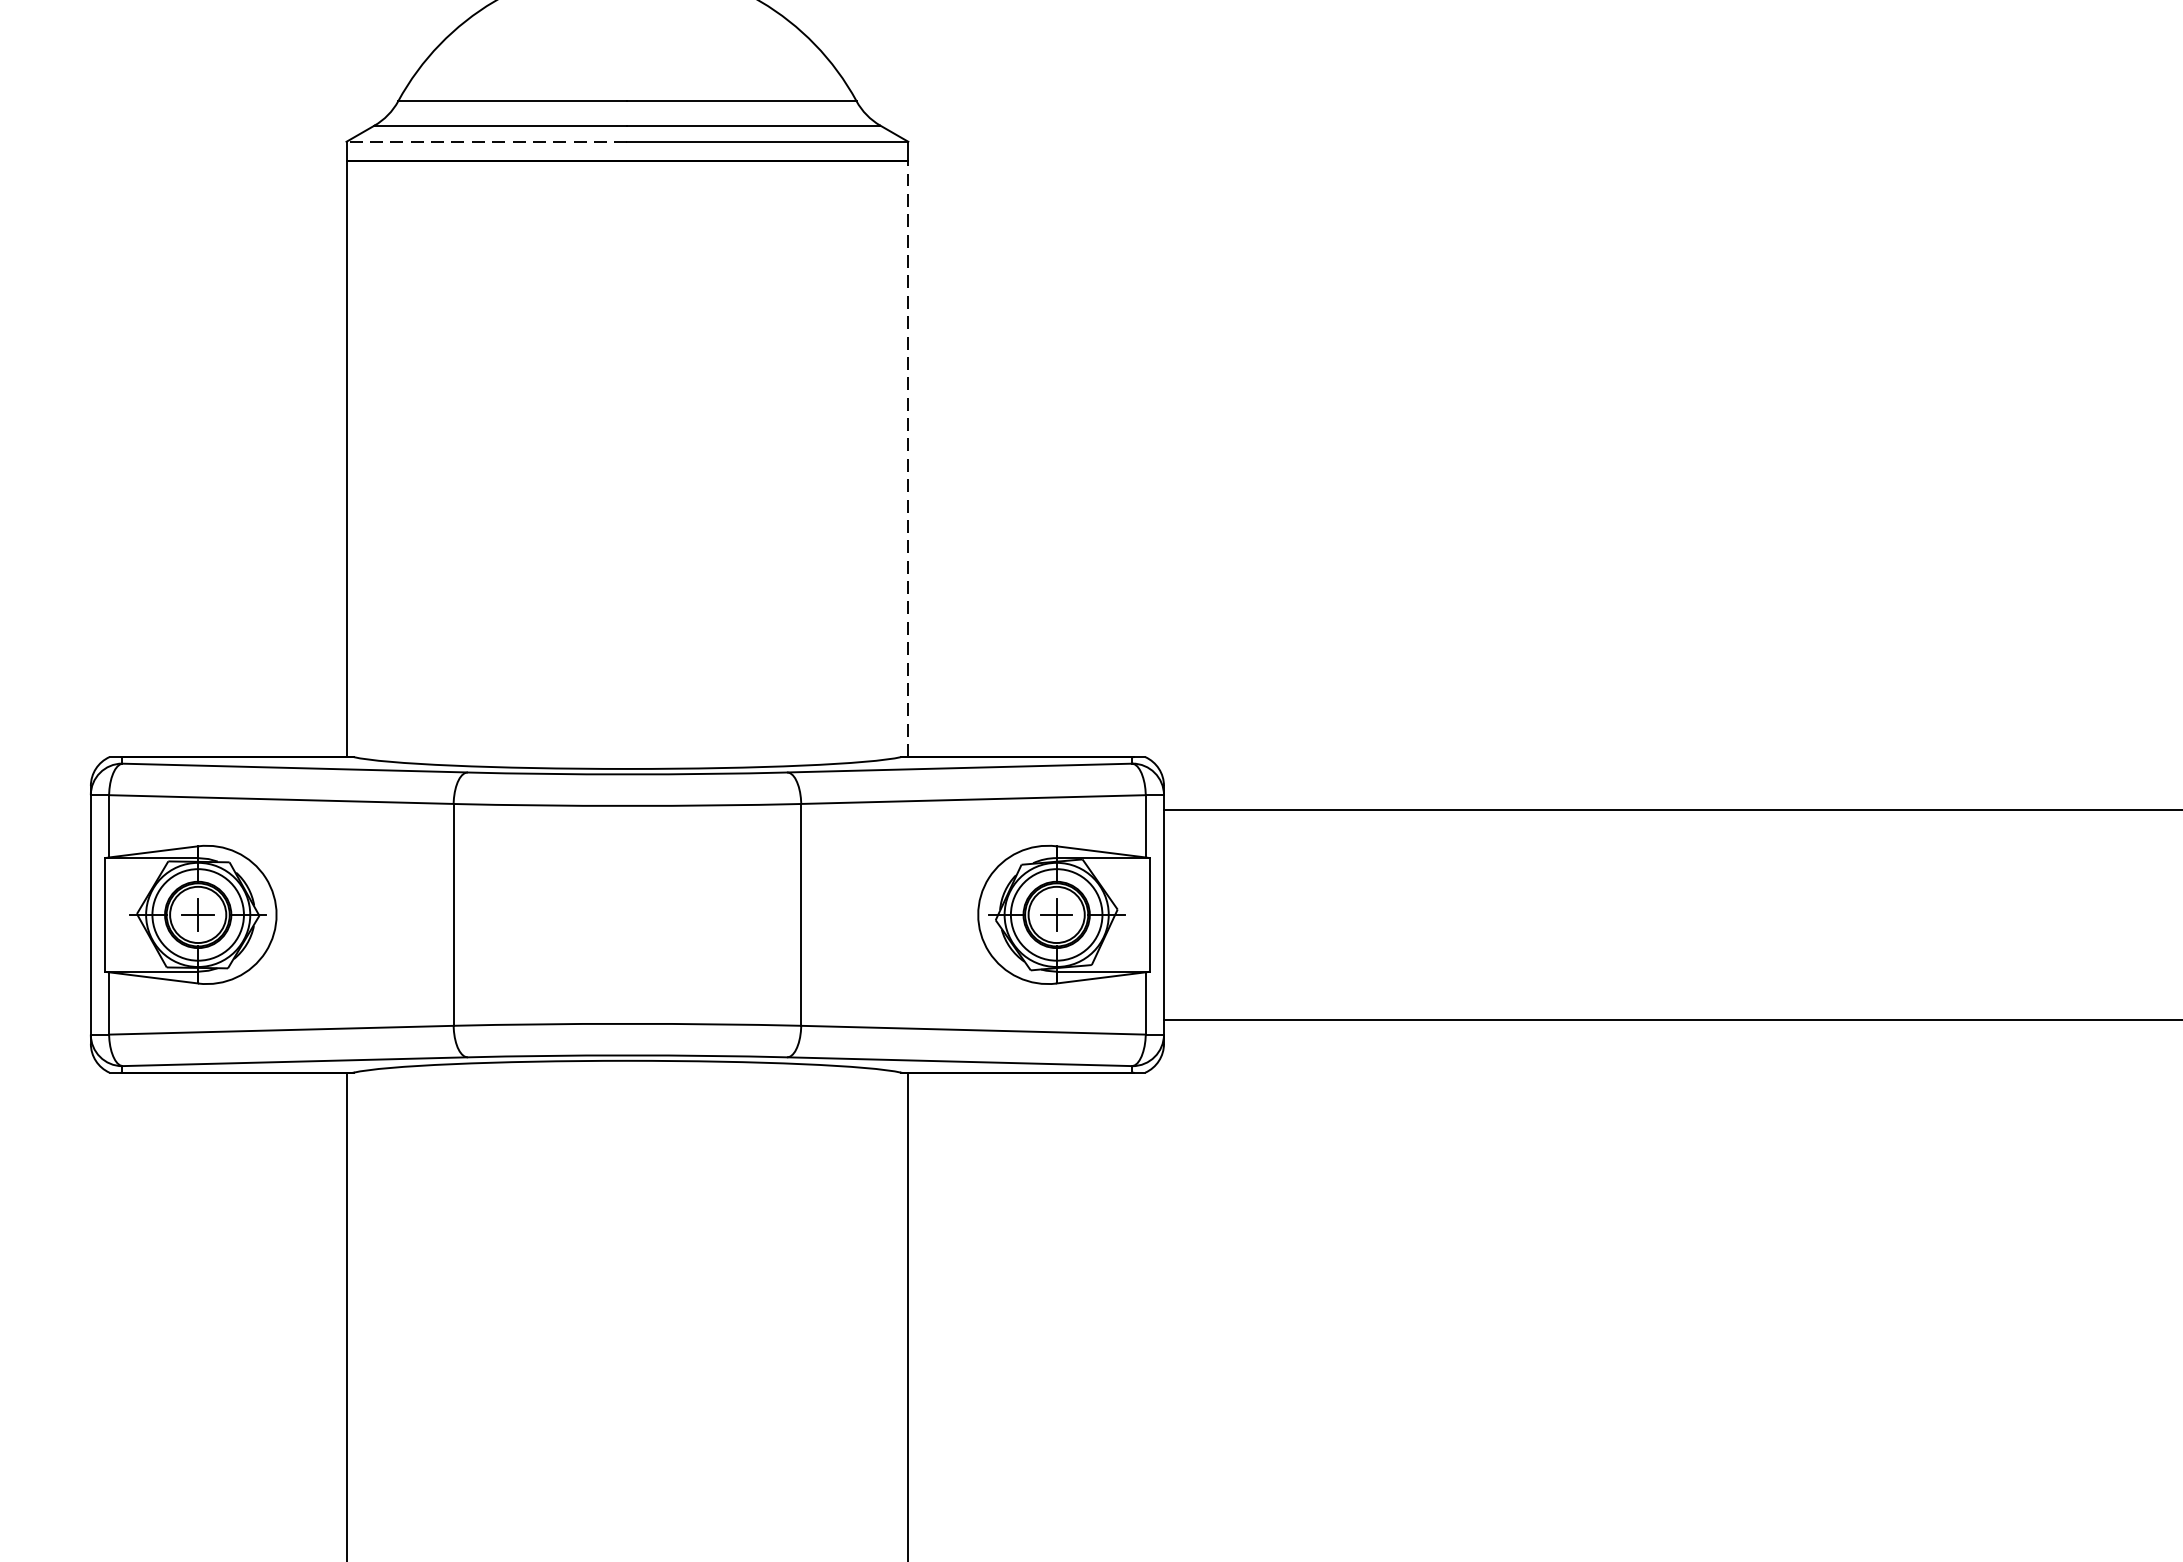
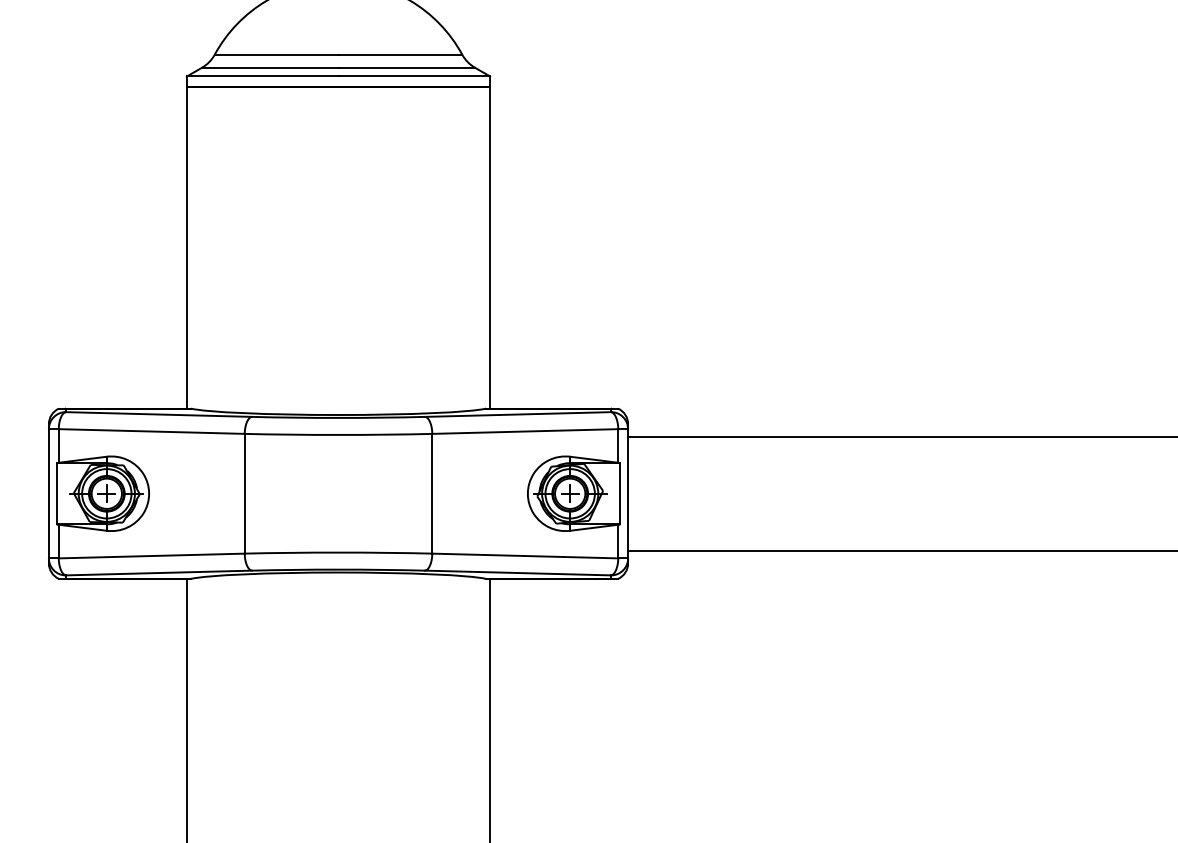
line: (486, 141) -> (262, 76), dashed -> solid
line: (909, 458) -> (490, 247), dashed -> solid

